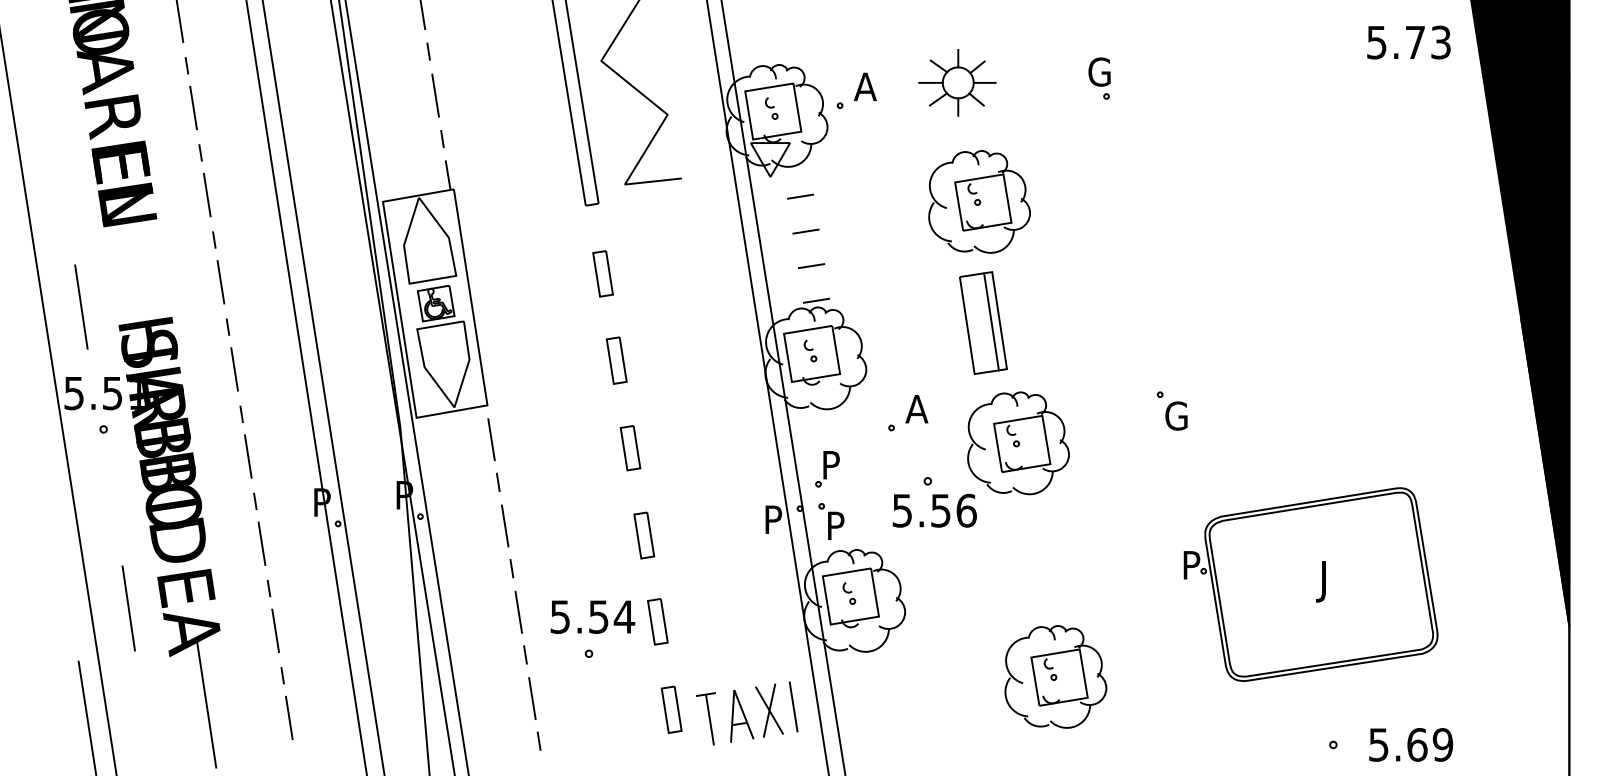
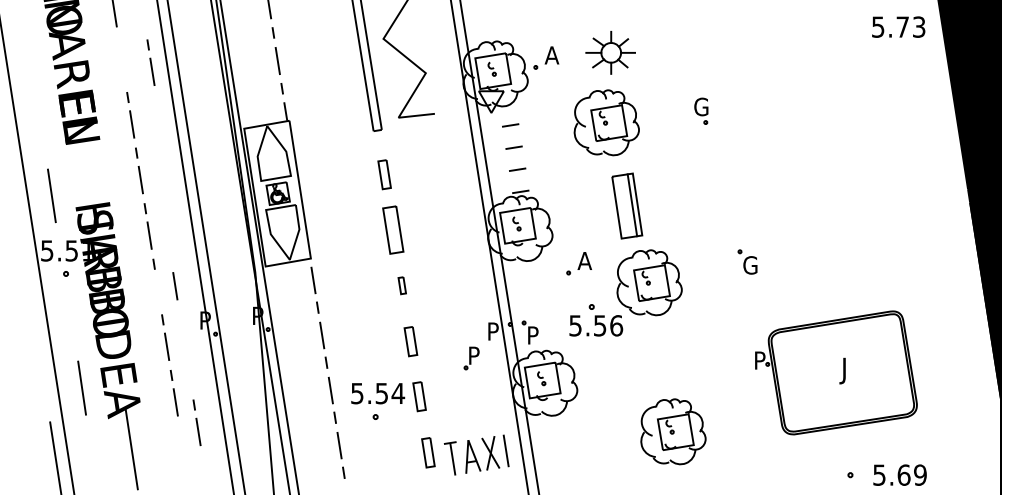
part: (1099, 77) -> (701, 110), moved
line: (190, 93) -> (150, 62), moved
part: (979, 201) -> (606, 122), moved
part: (616, 359) -> (393, 229), size x1.6
part: (631, 447) -> (402, 285), size x0.6
line: (248, 456) -> (175, 286), moved
part: (827, 469) -> (471, 358), moved
line: (286, 703) -> (196, 422), moved

